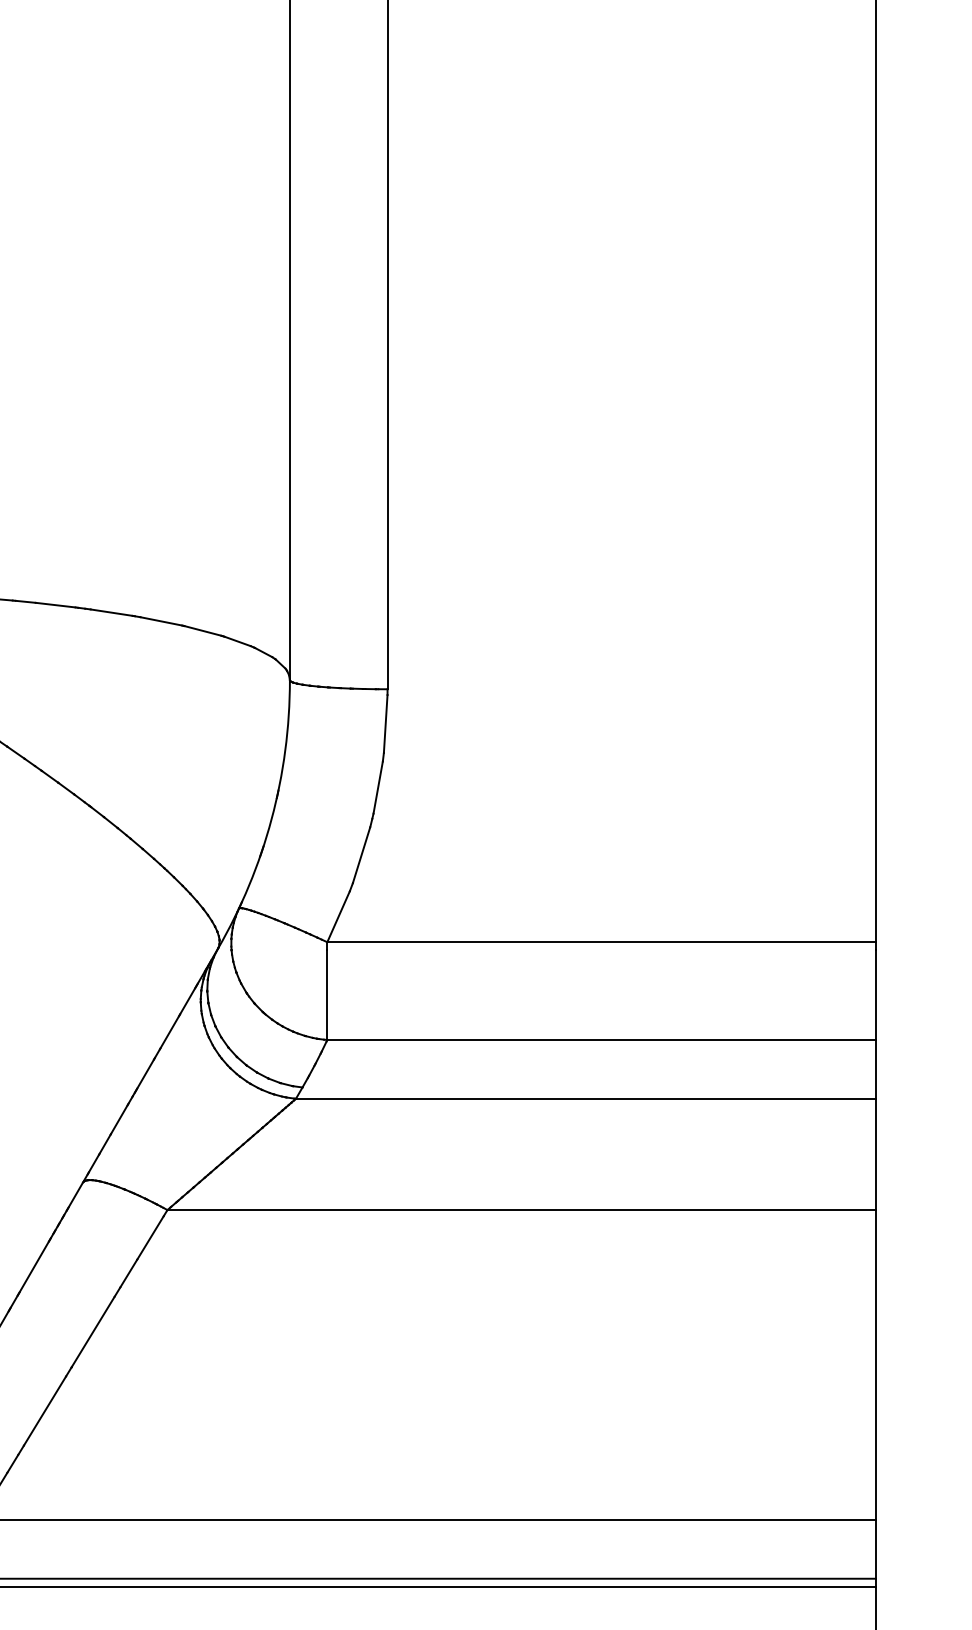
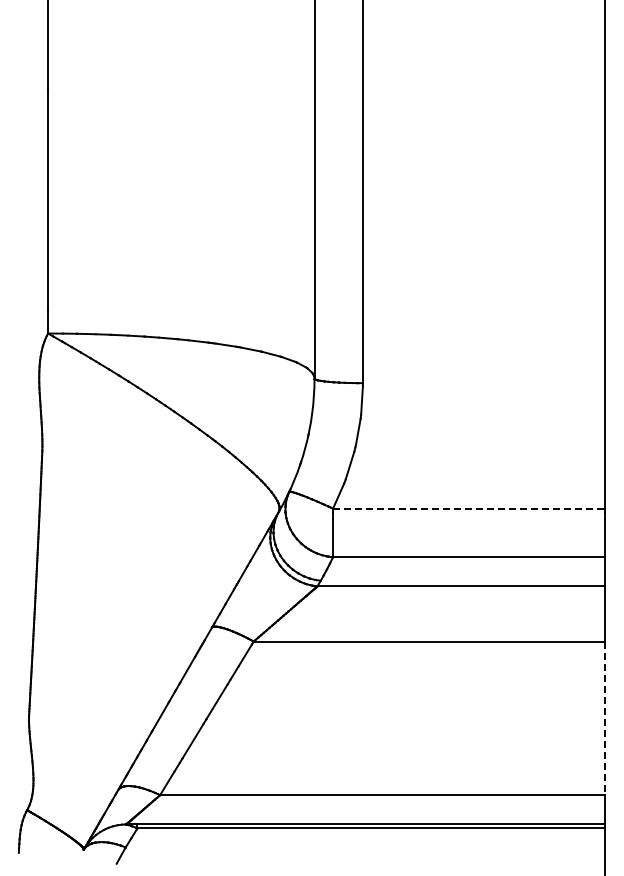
line: (602, 941) -> (469, 508), solid -> dashed
line: (876, 1365) -> (605, 718), solid -> dashed

